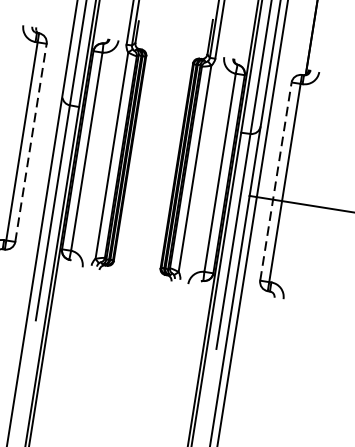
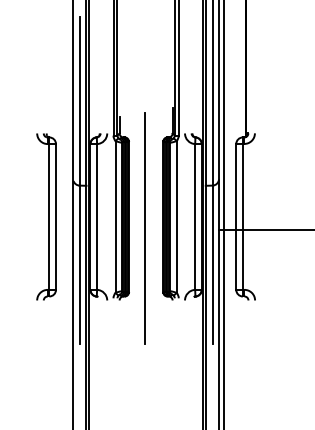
line: (31, 142) -> (56, 216), dashed -> solid
line: (150, 176) -> (145, 227), added
line: (276, 181) -> (236, 216), dashed -> solid

